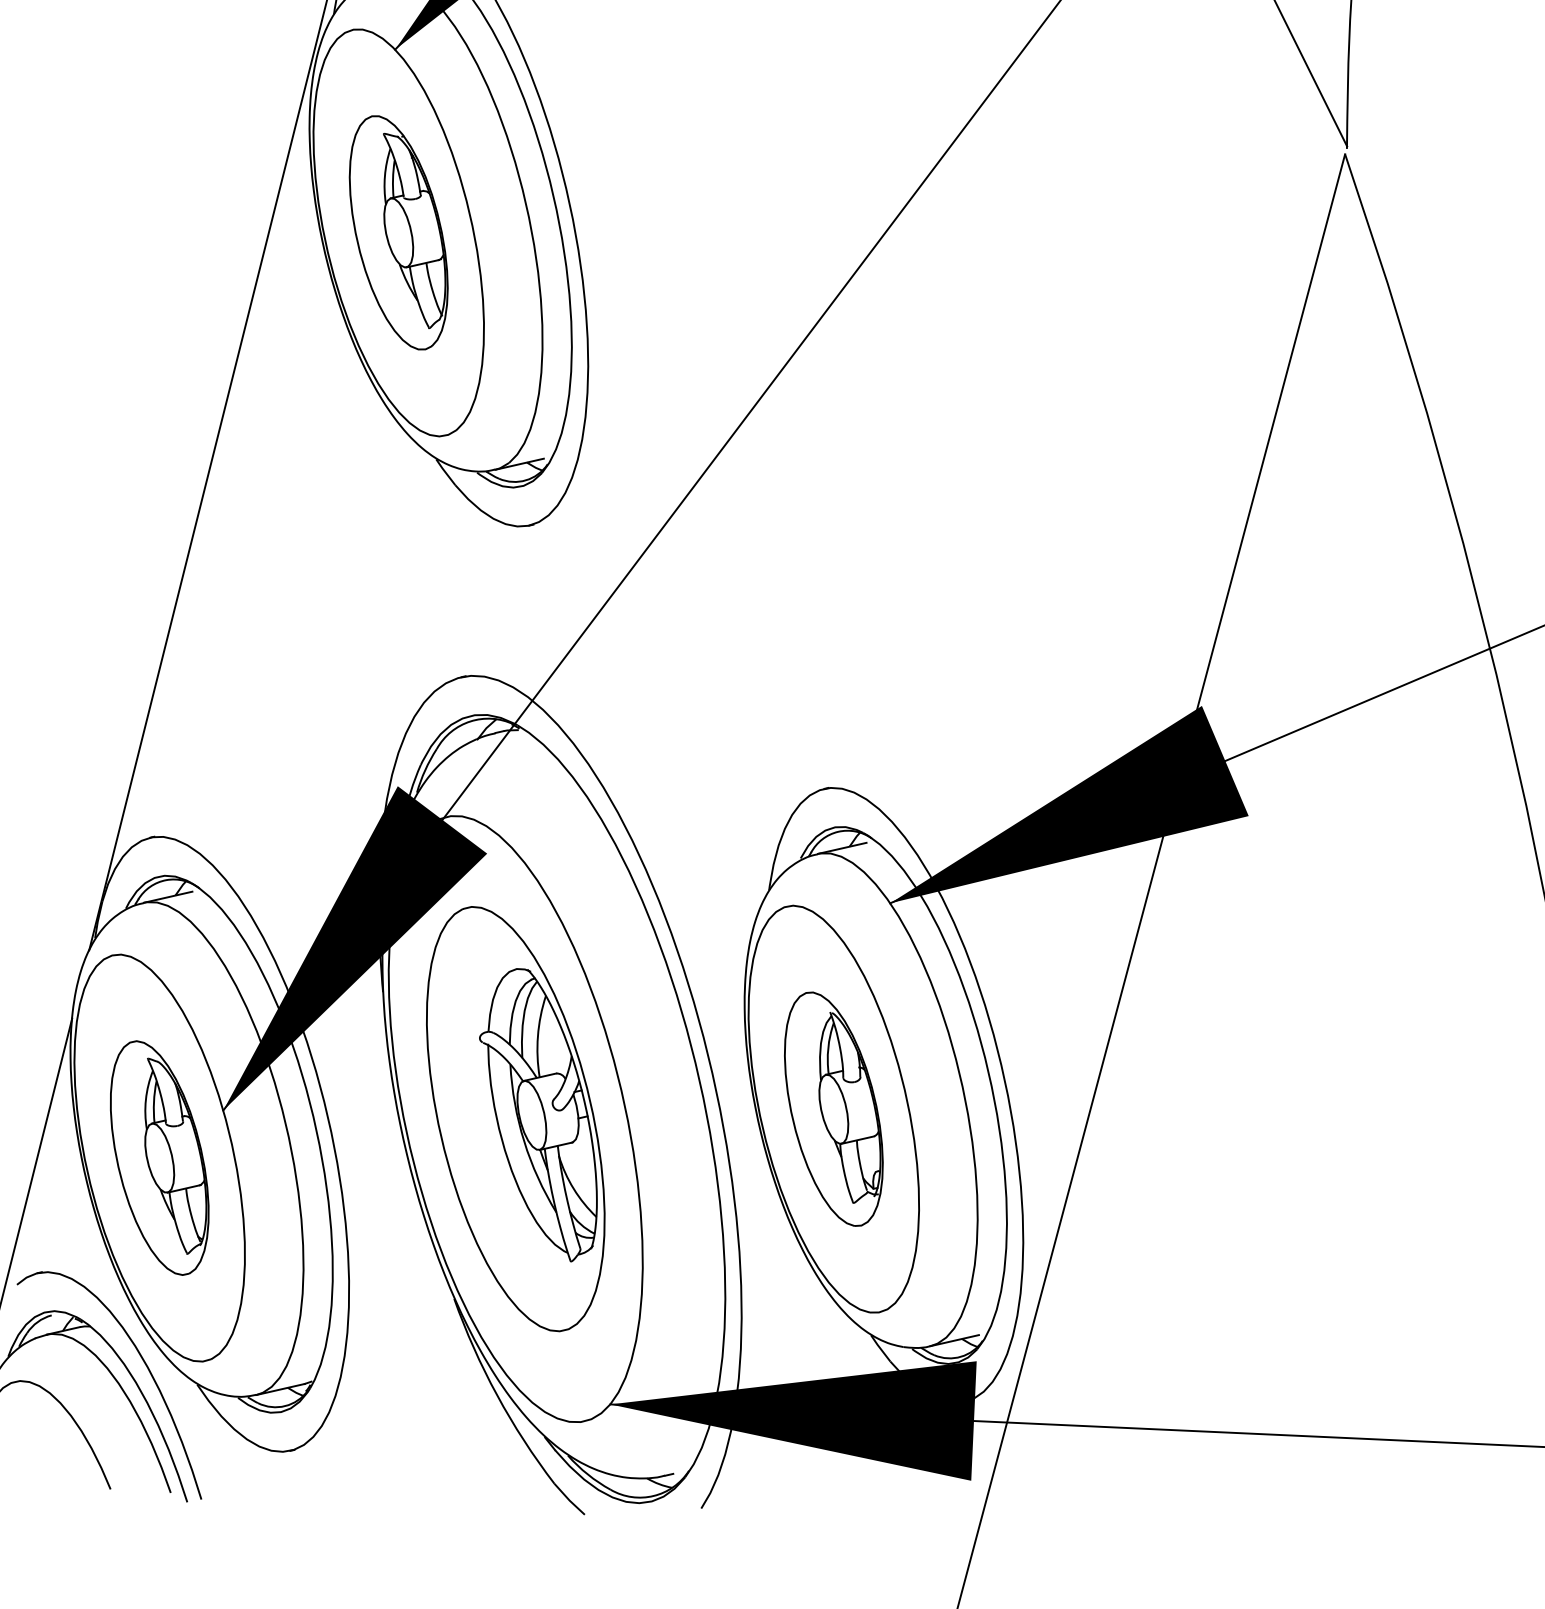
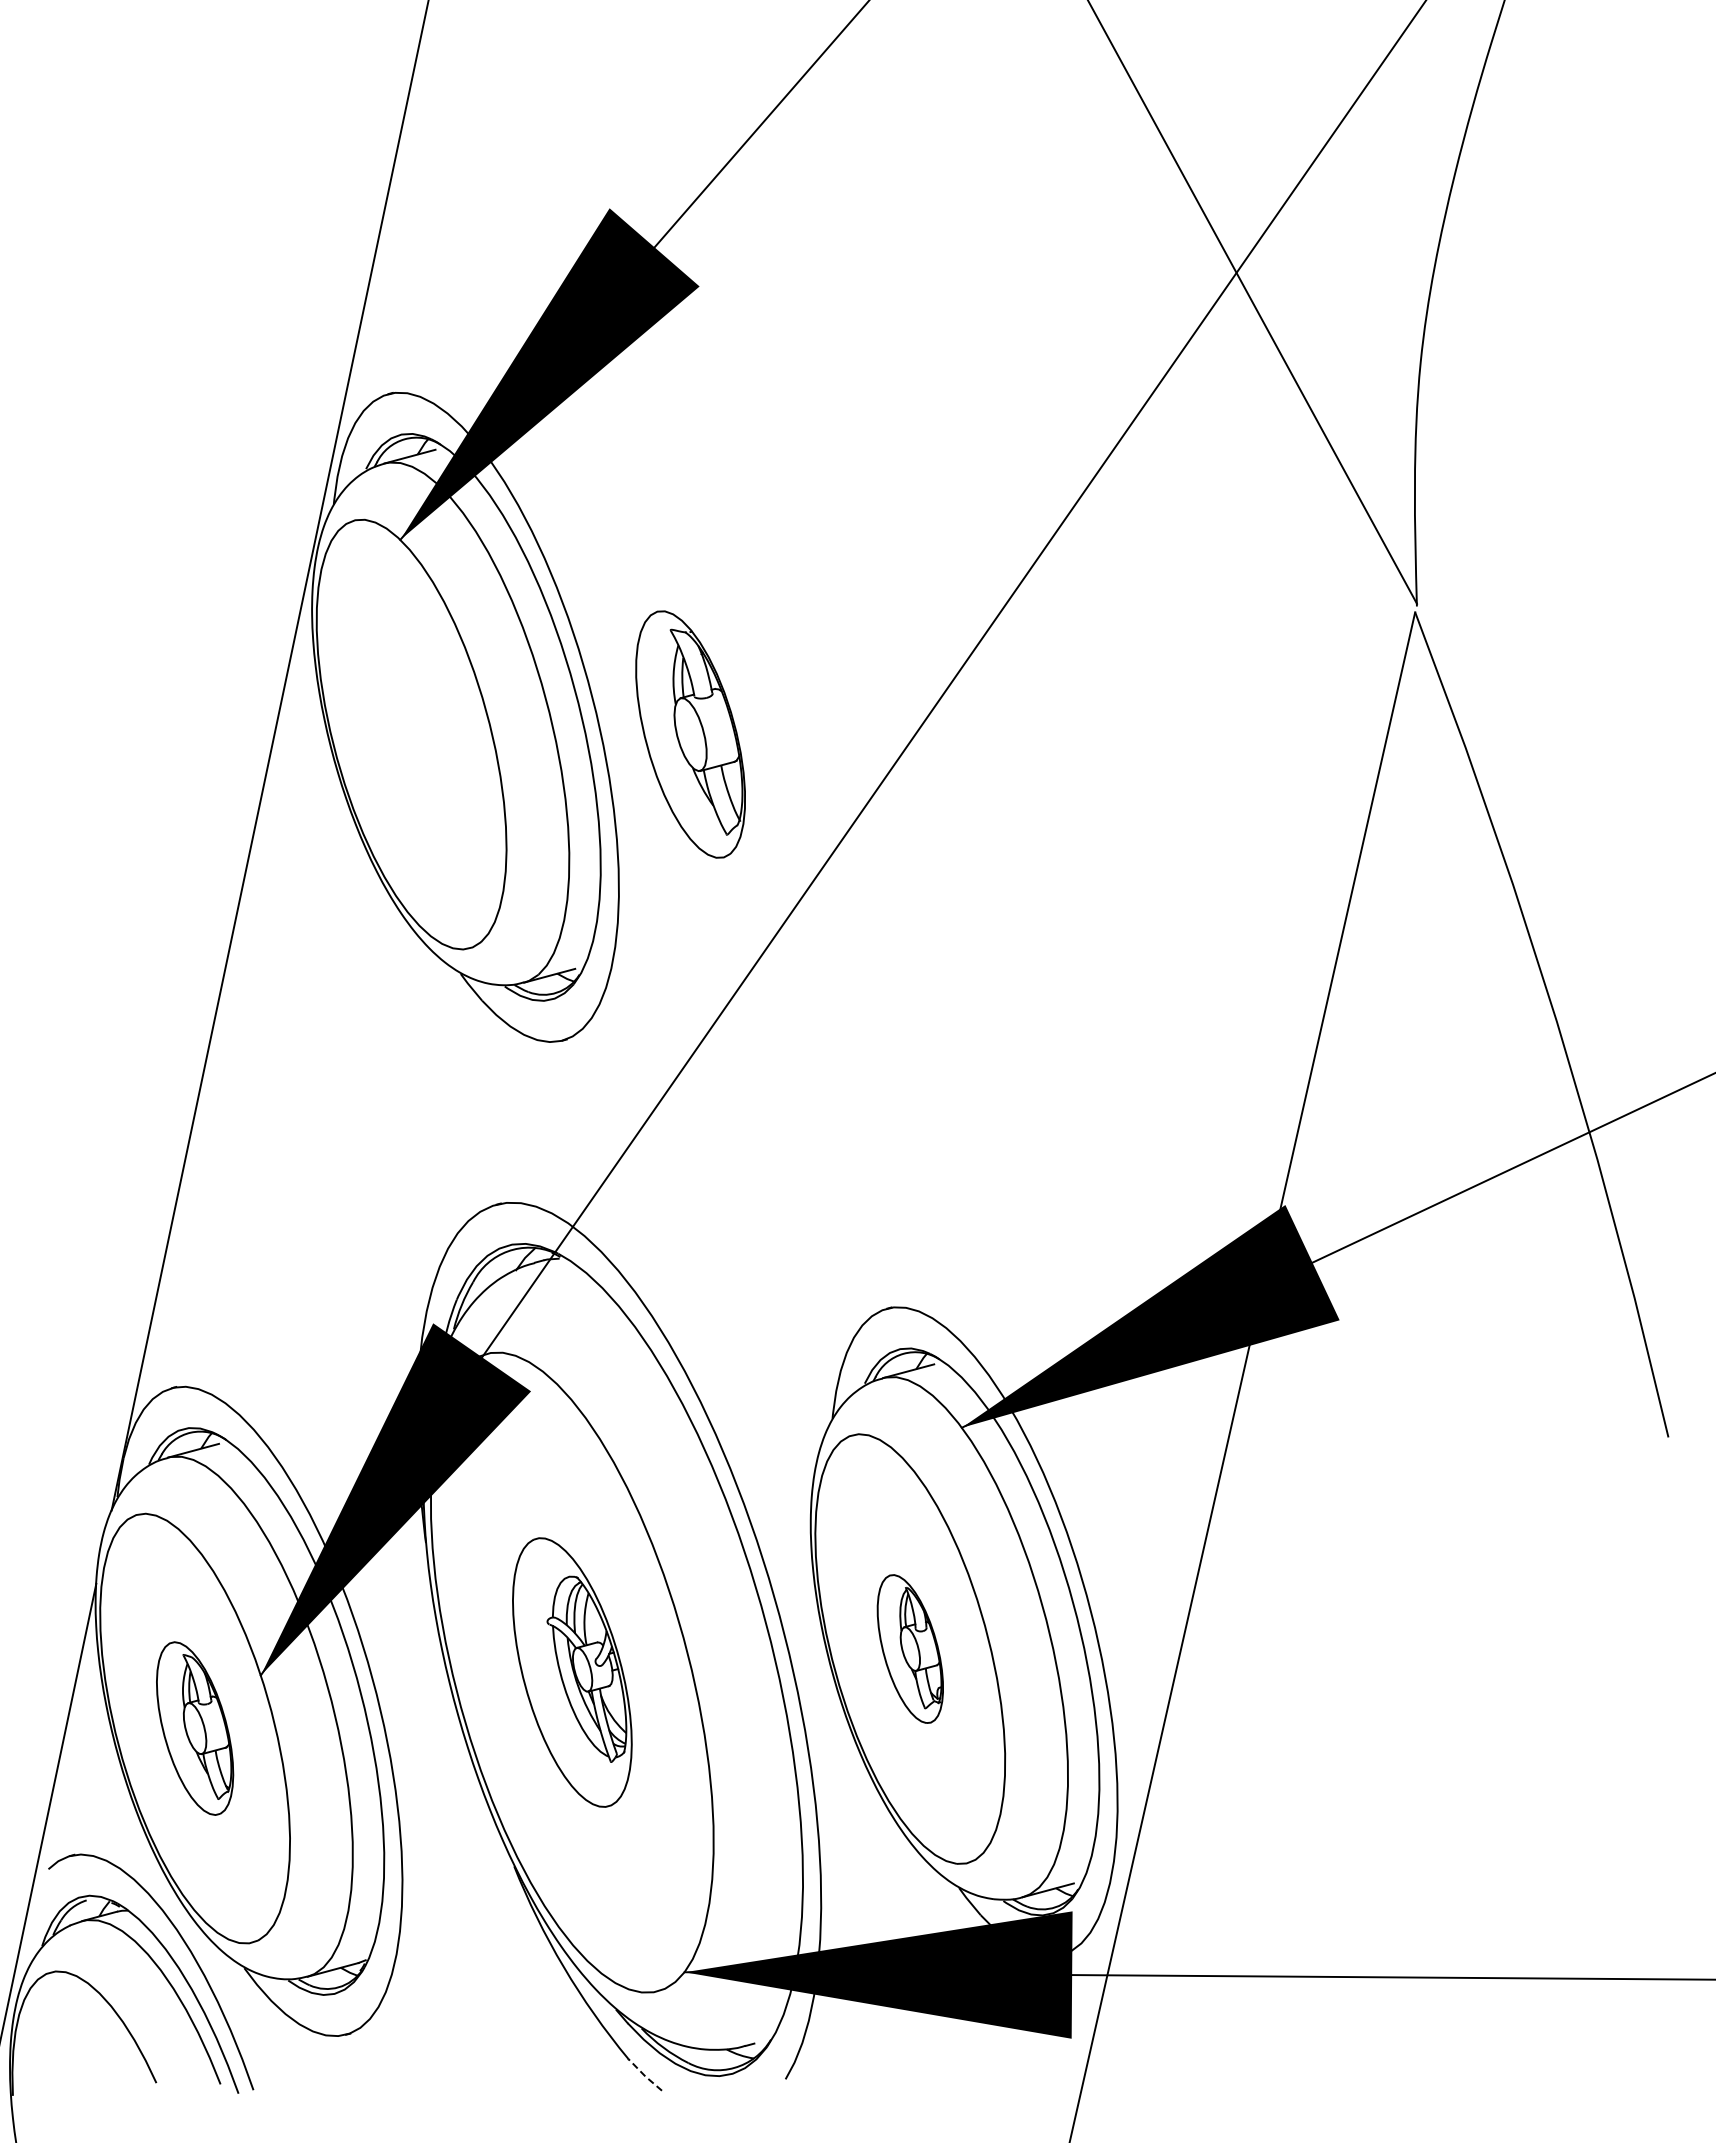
part: (398, 232) -> (690, 734), moved
part: (834, 1108) -> (910, 1648), size x0.6
part: (515, 1119) -> (572, 1672), size x0.6
part: (159, 1157) -> (194, 1728), size x0.7
line: (568, 1499) -> (644, 2075), solid -> dashed

